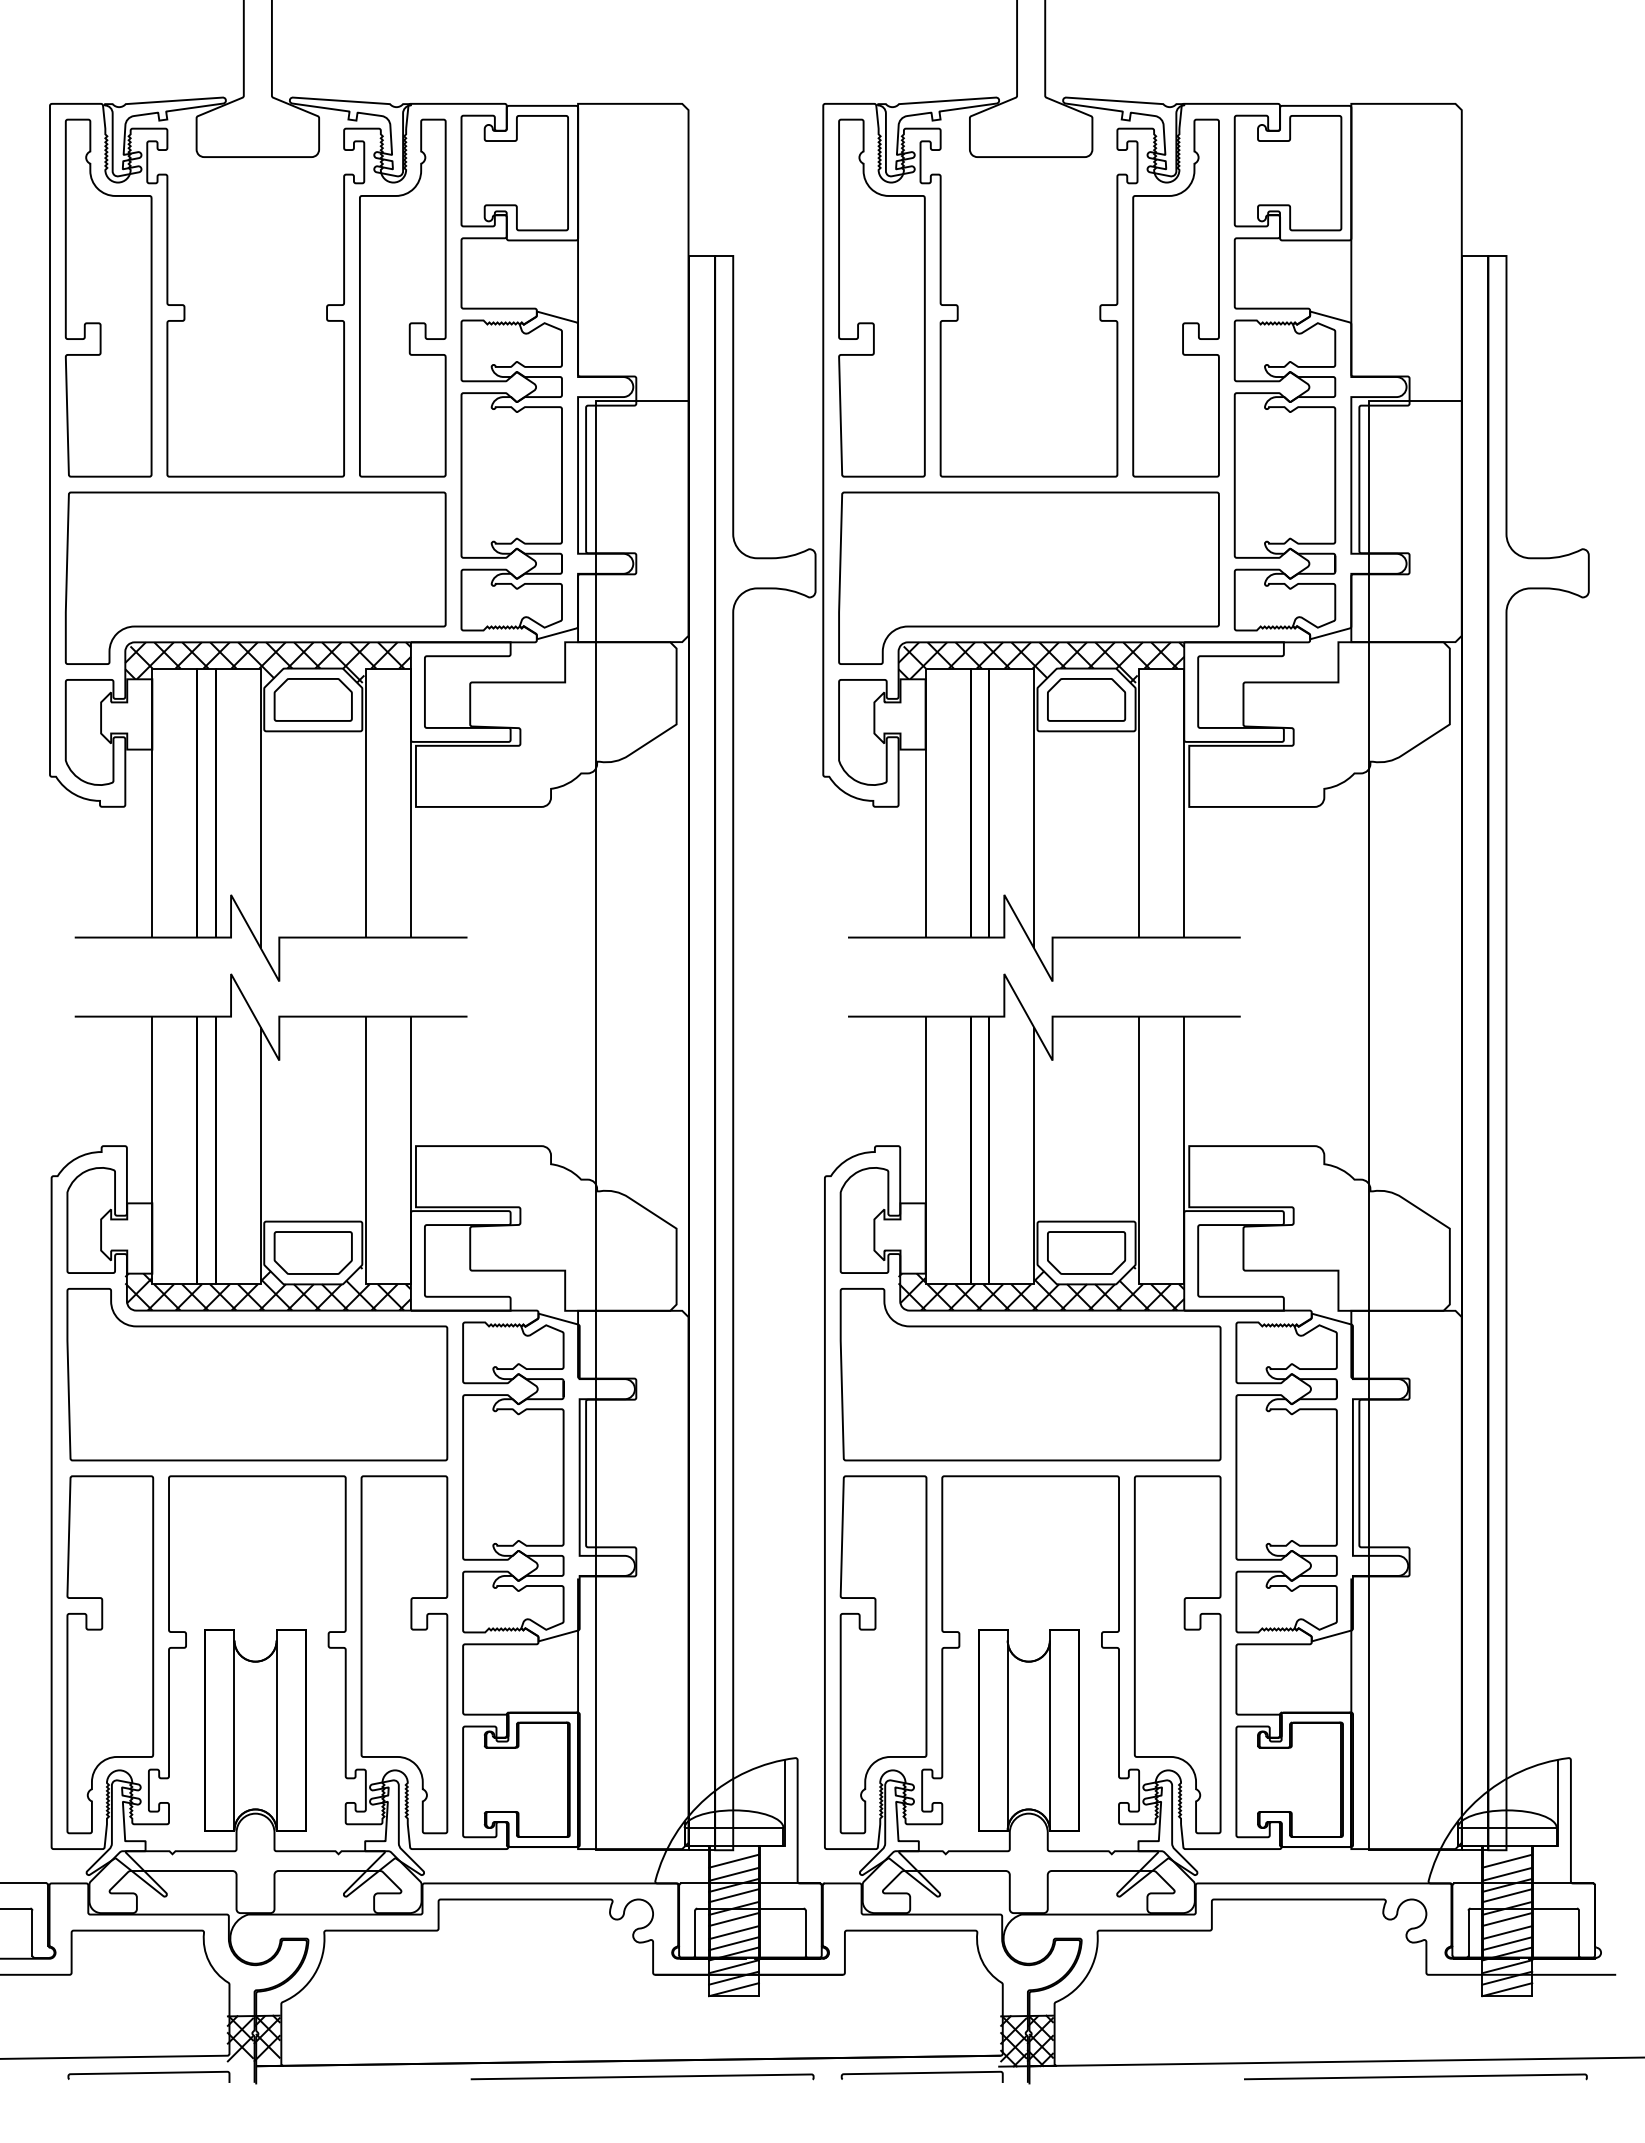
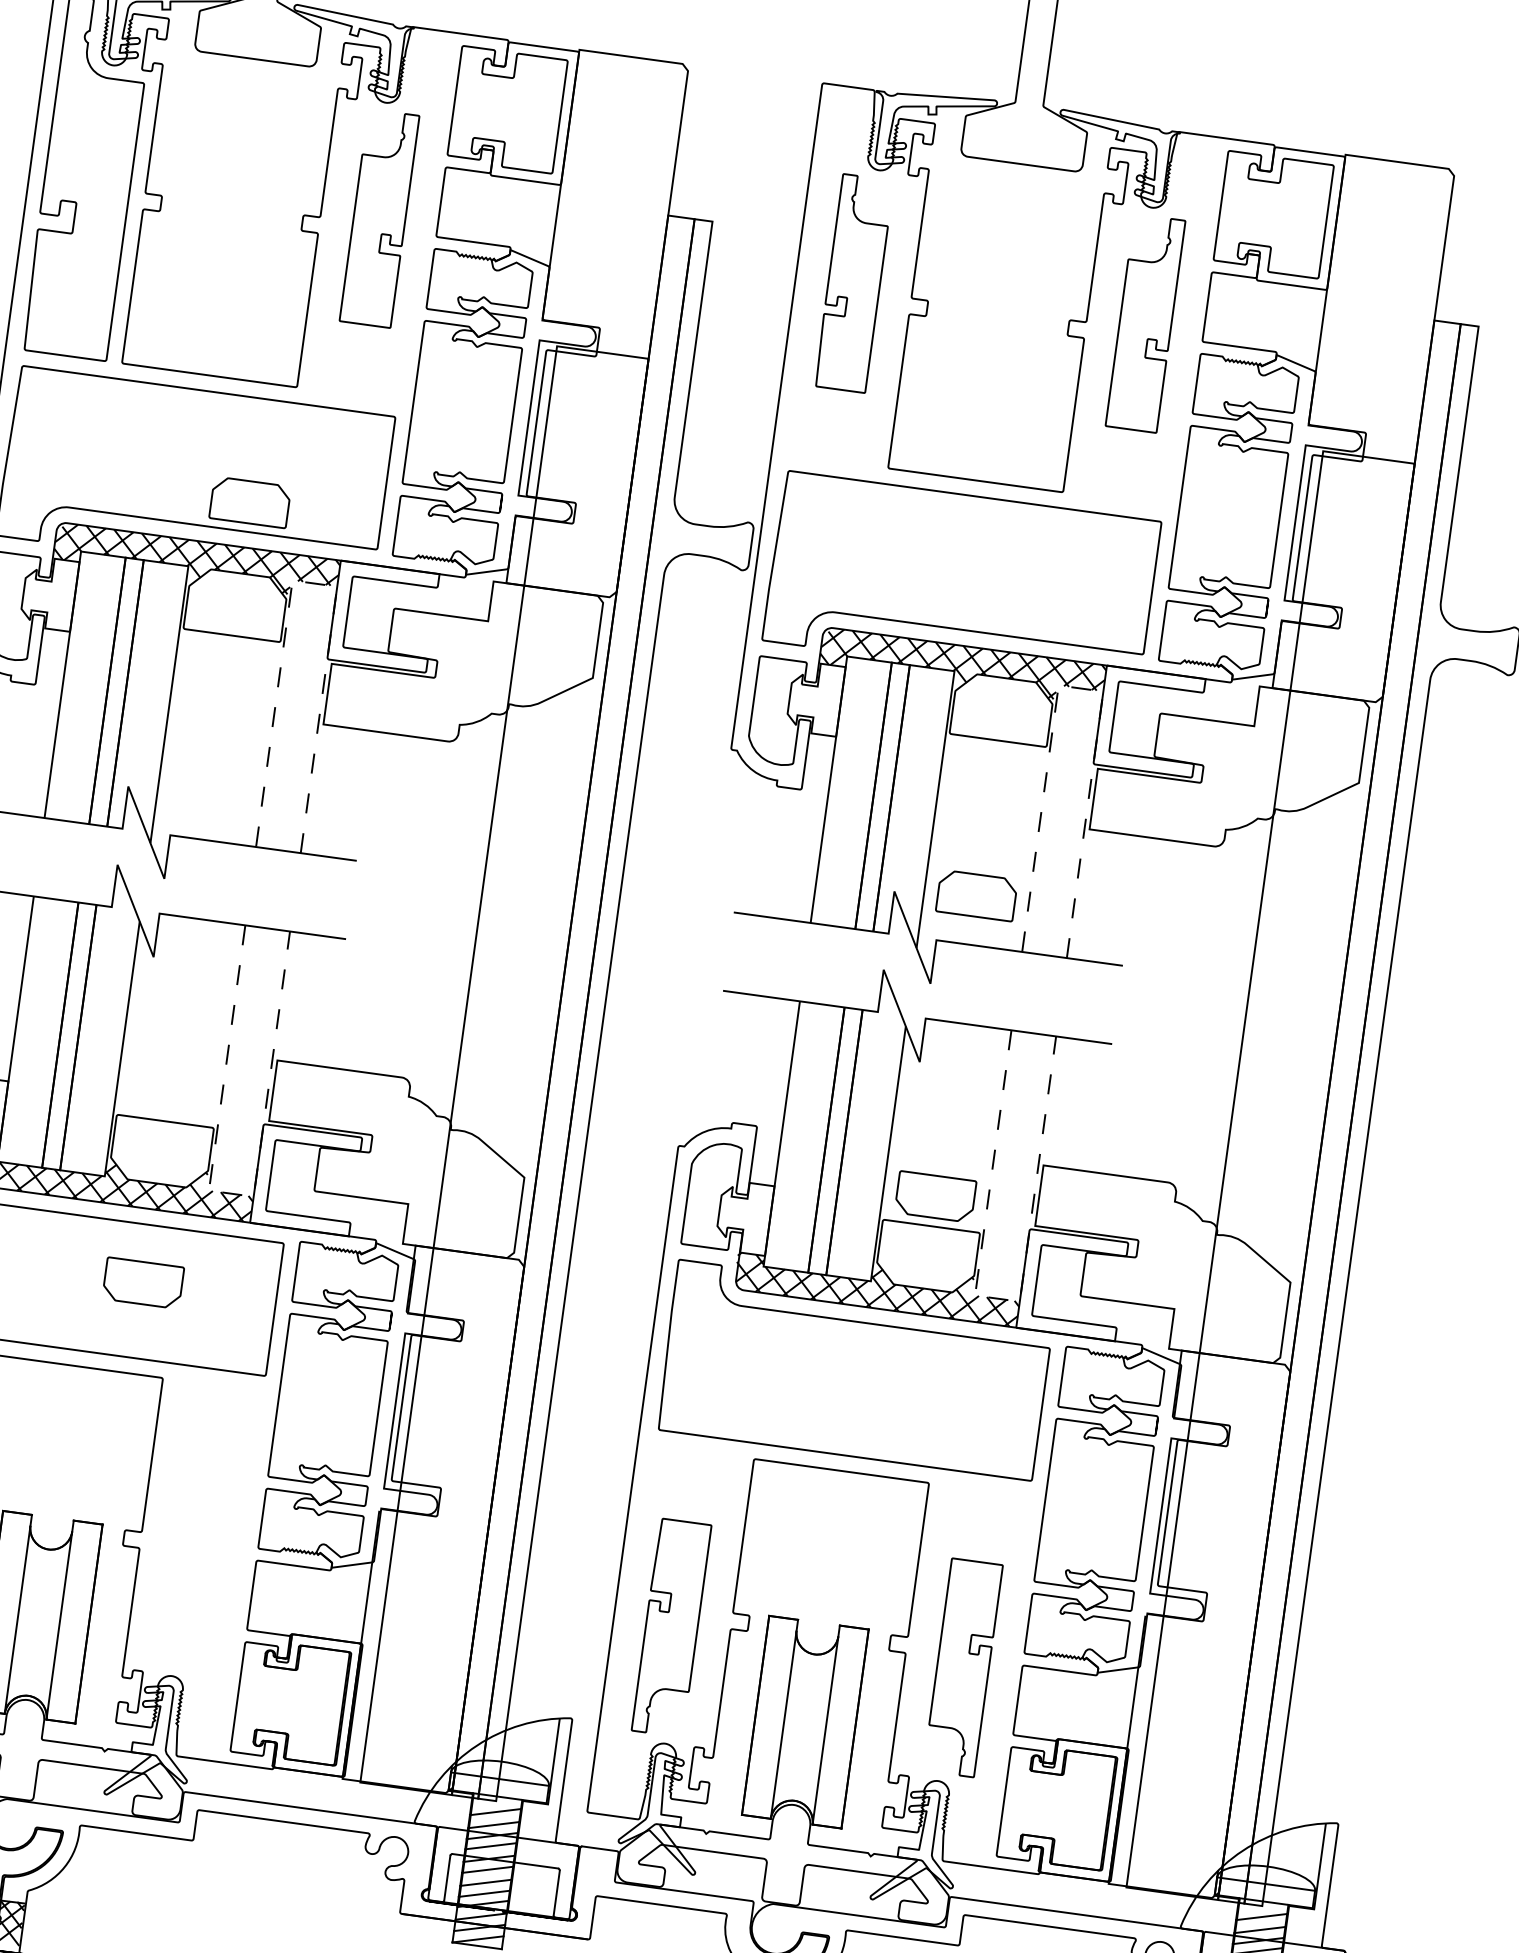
part: (402, 297) -> (379, 217), size x0.6
part: (881, 297) -> (853, 282), size x0.6
part: (1175, 297) -> (1145, 322), size x0.6
line: (388, 668) -> (315, 583), solid -> dashed
line: (1161, 668) -> (1080, 688), solid -> dashed
part: (312, 699) -> (249, 501), moved
part: (1086, 699) -> (976, 895), moved
part: (312, 1252) -> (142, 1282), moved
part: (1086, 1252) -> (935, 1196), moved
line: (388, 1284) -> (231, 1193), solid -> dashed
line: (1161, 1284) -> (997, 1298), solid -> dashed
part: (404, 1654) -> (197, 1562), removed
part: (883, 1654) -> (671, 1627), size x0.6
part: (1177, 1654) -> (962, 1667), size x0.6

